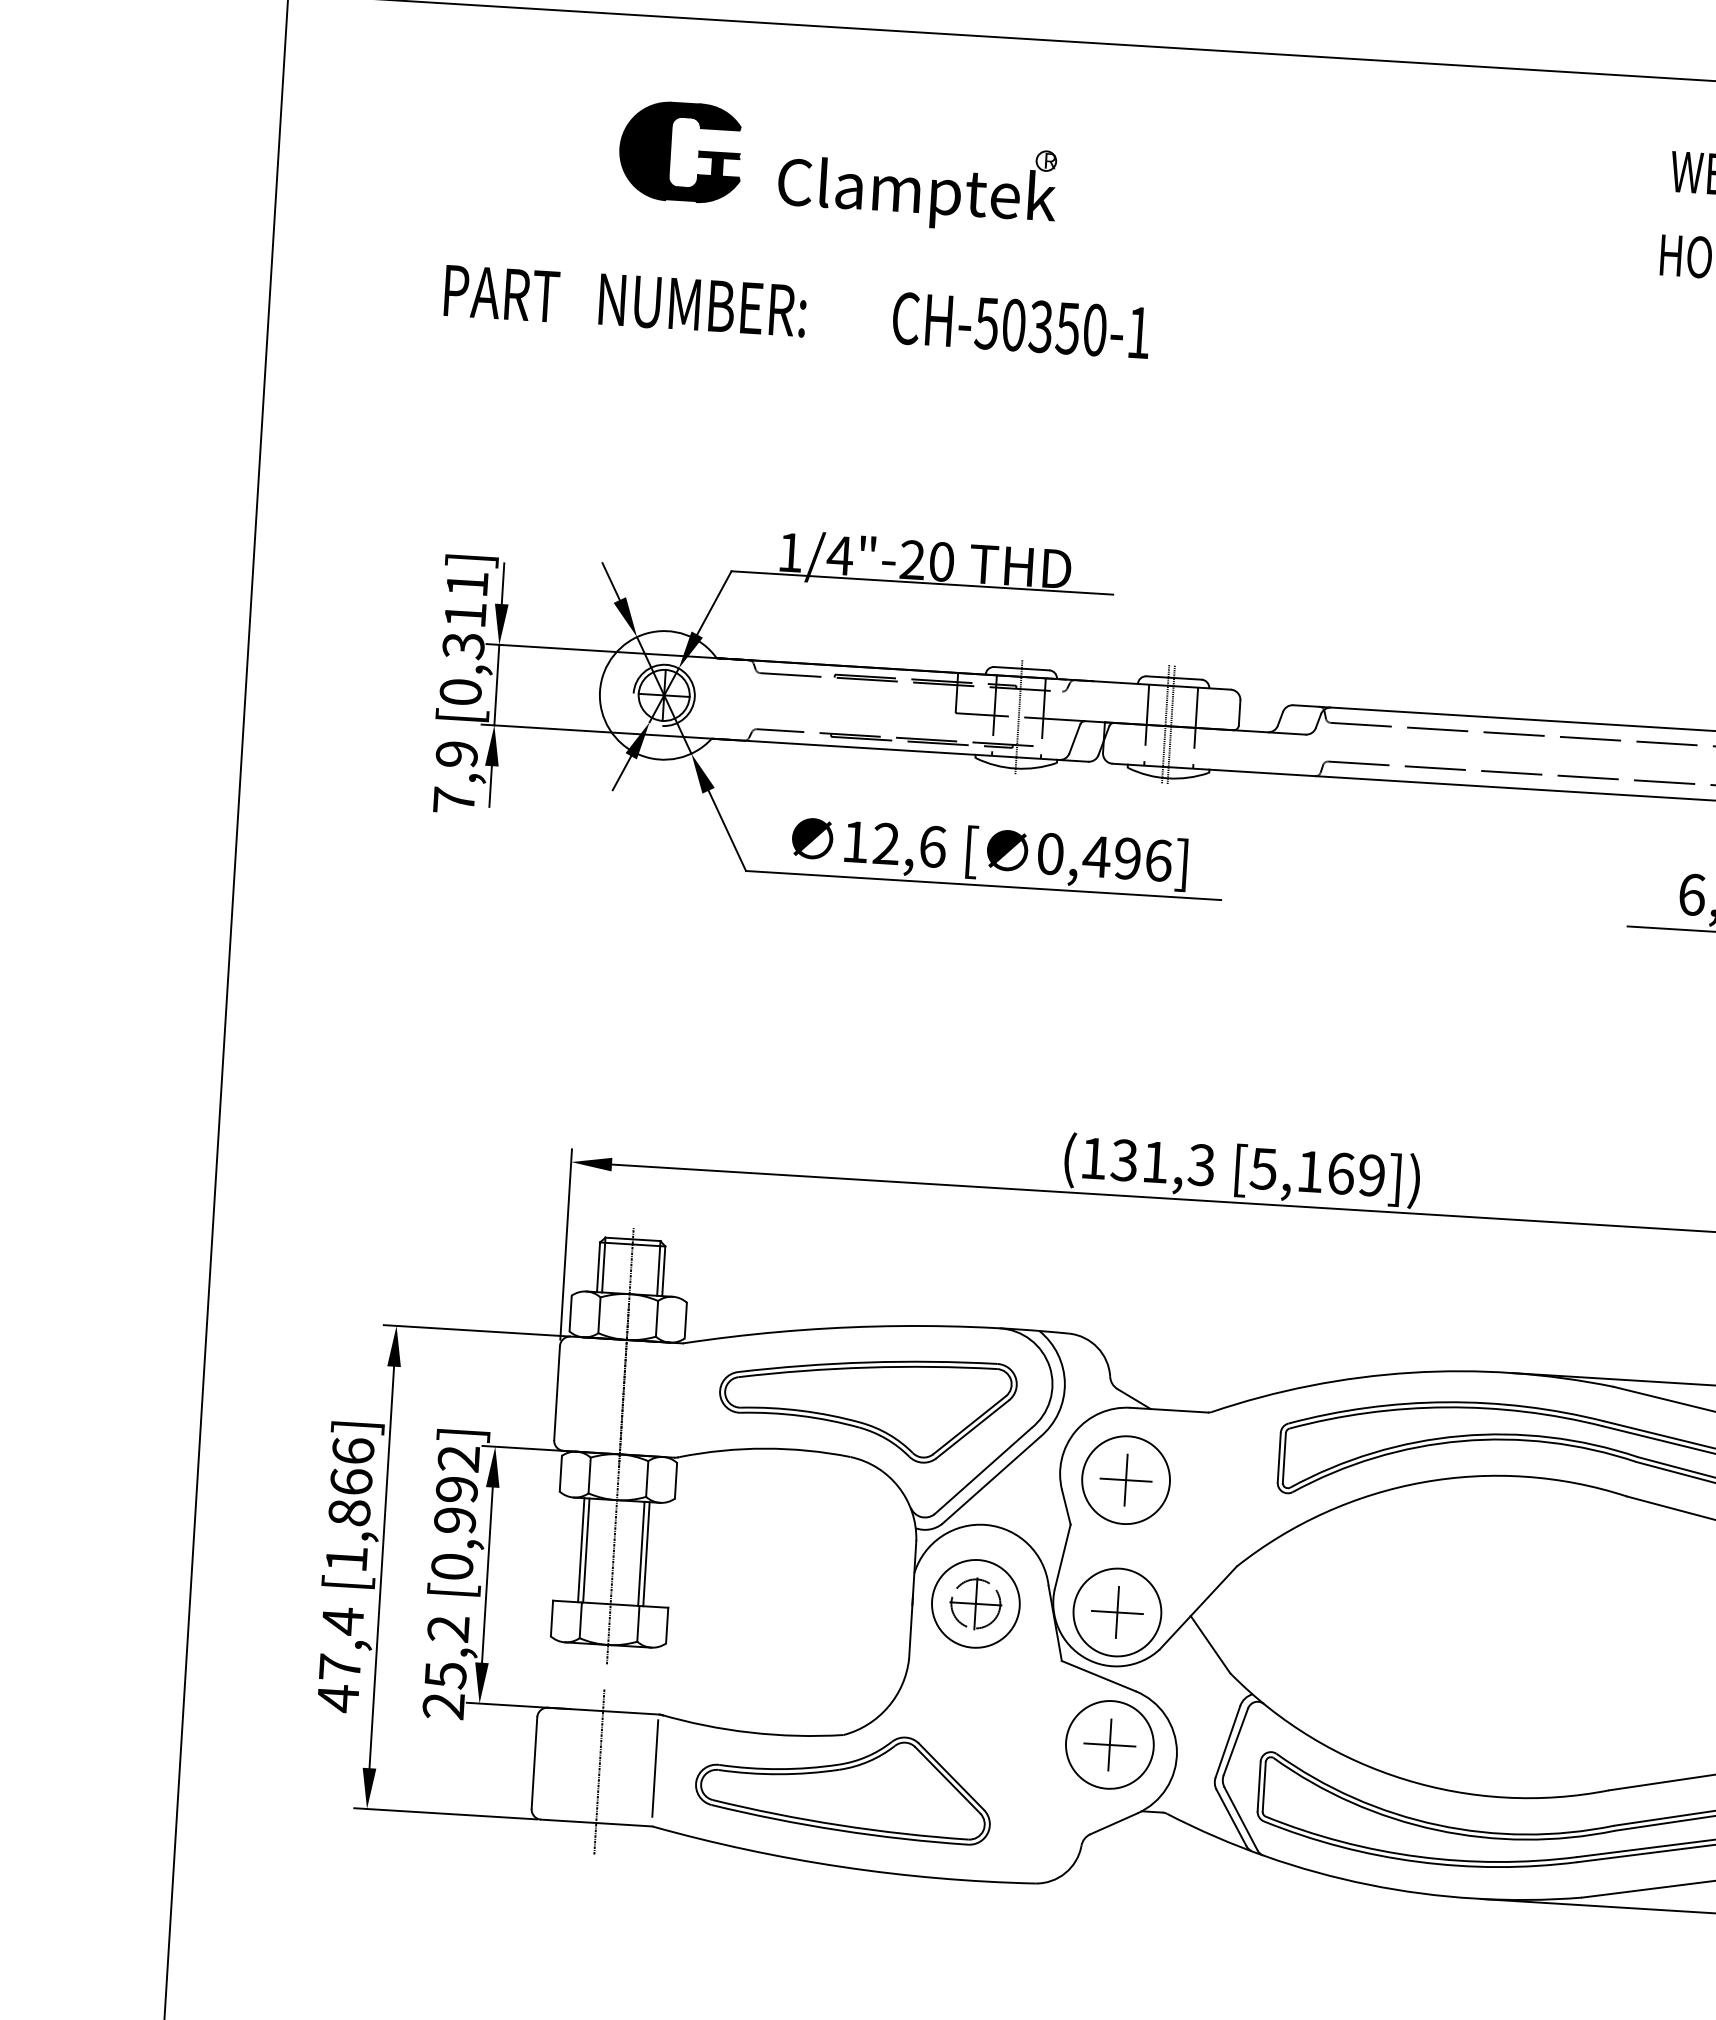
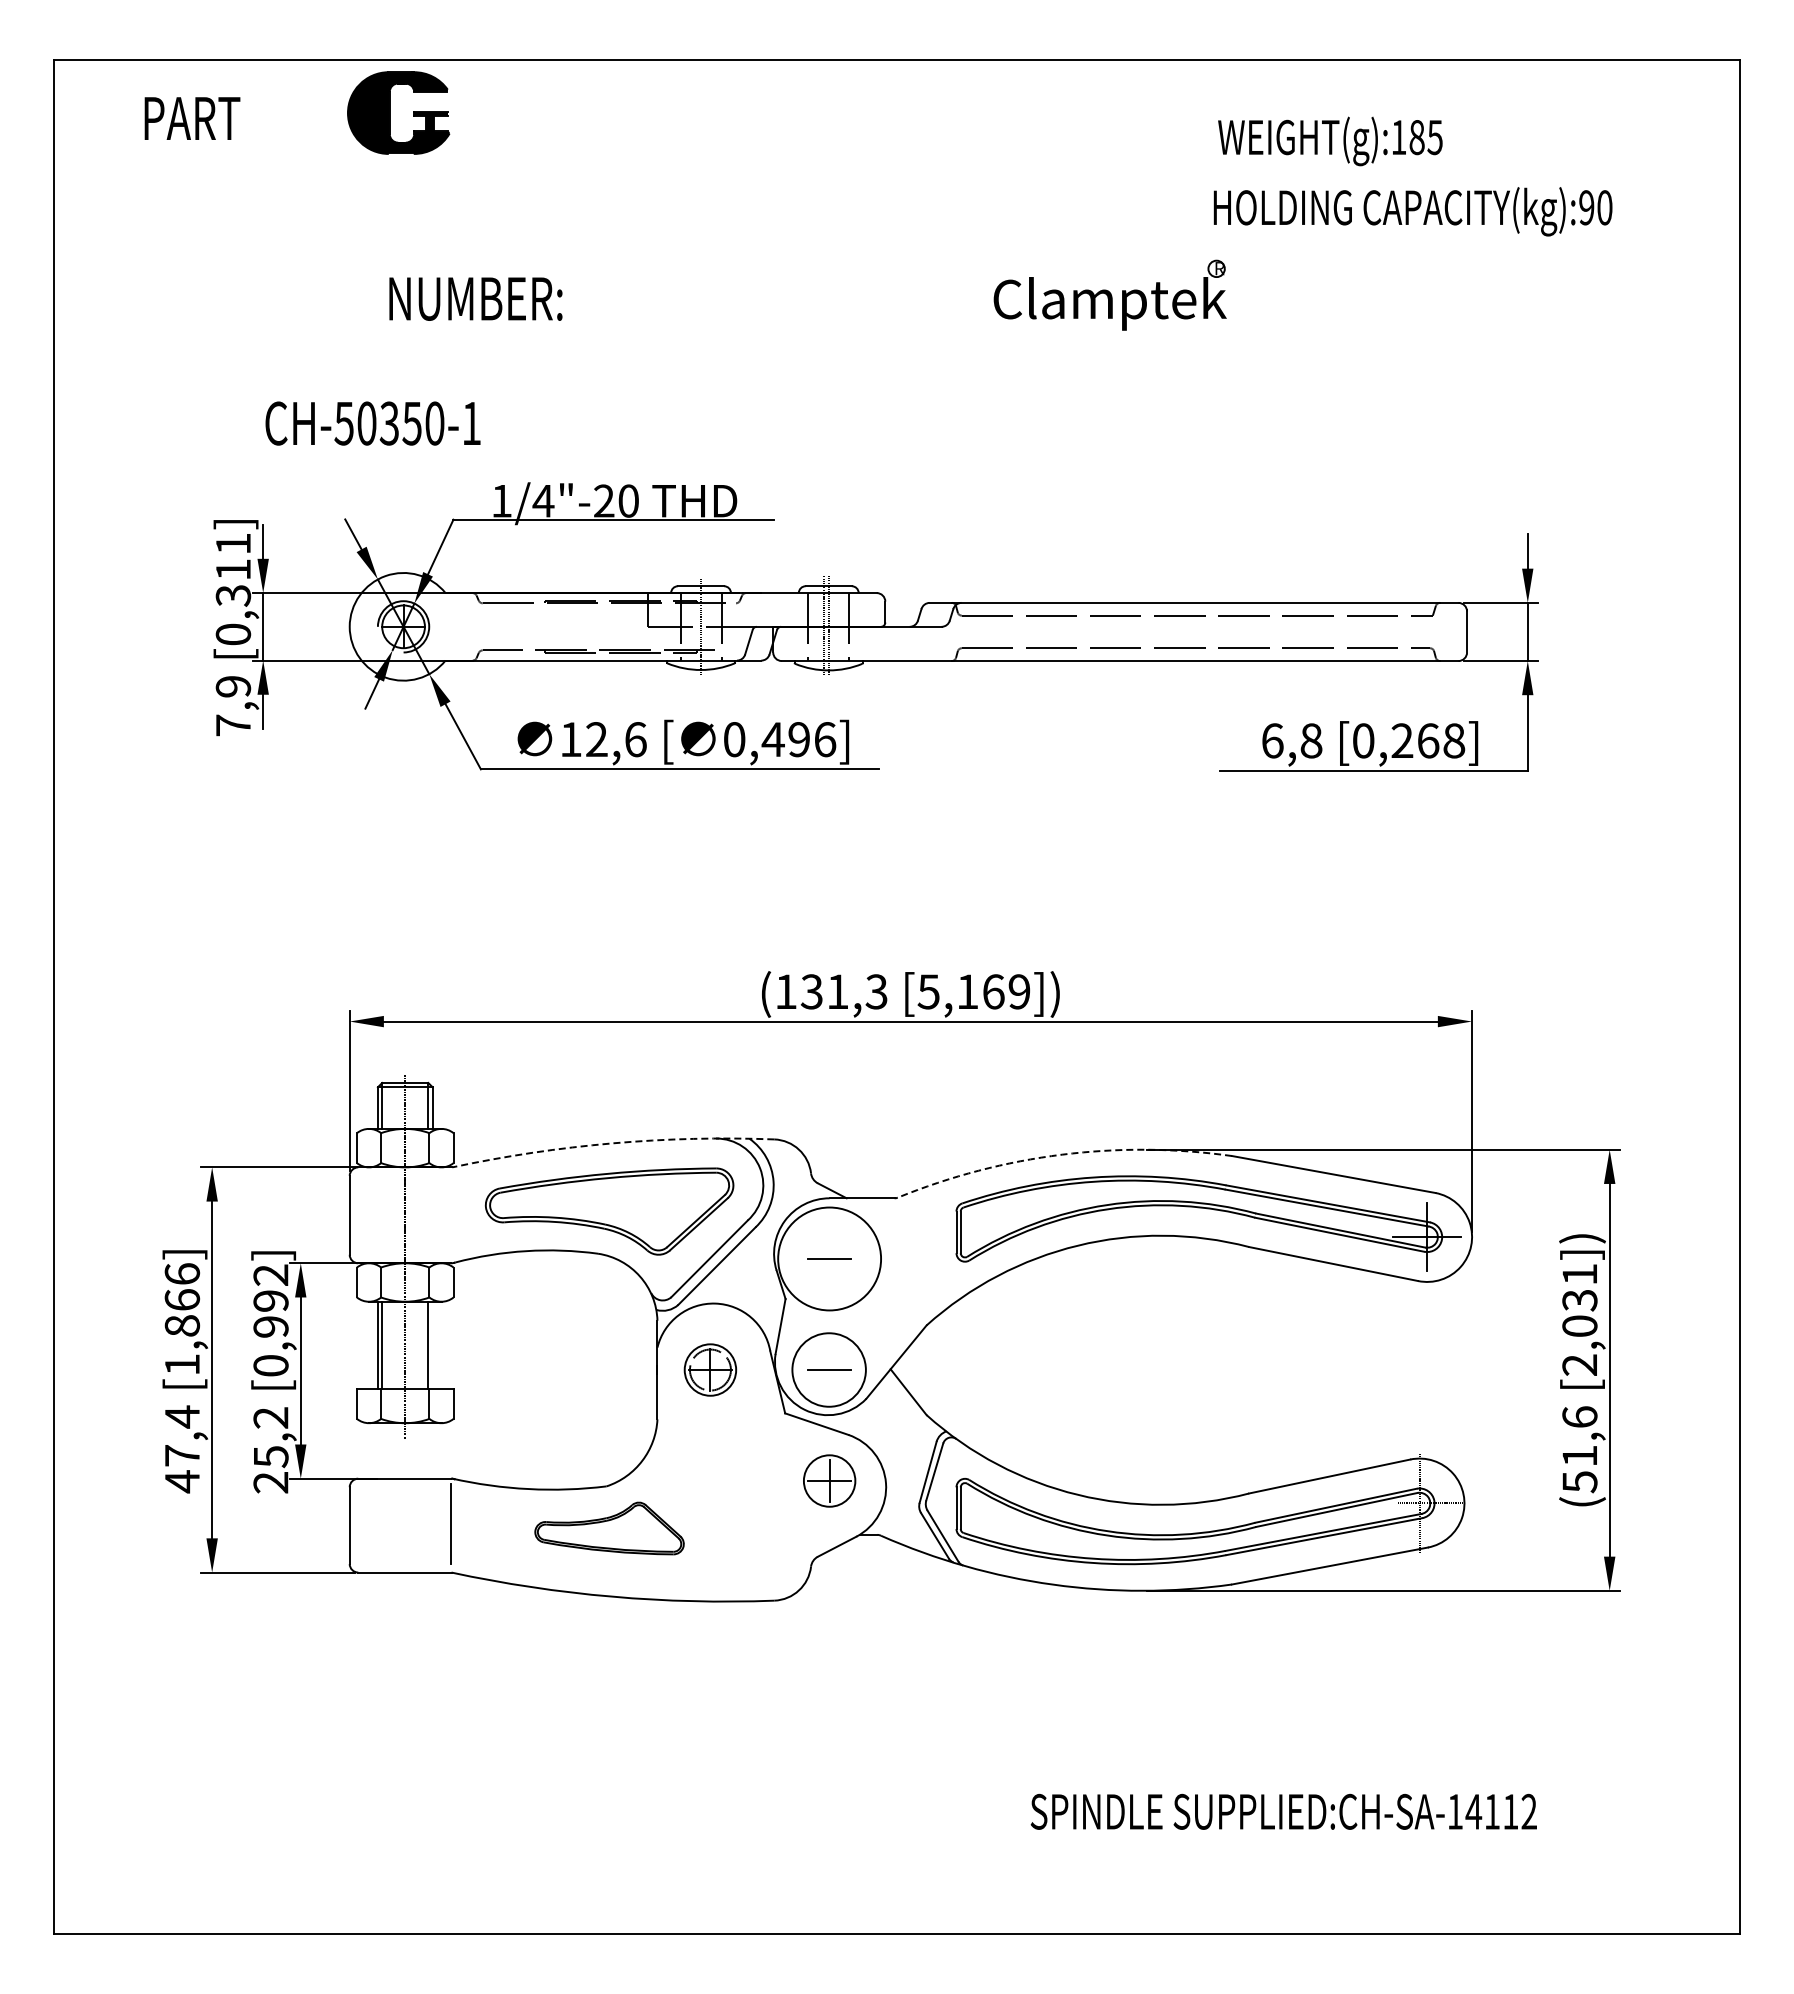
part: (671, 150) -> (390, 112), moved
part: (916, 183) -> (1109, 294), moved
text: (501, 293) -> (192, 118), moved
text: (702, 304) -> (475, 298), moved
text: (1020, 325) -> (372, 423), moved
arc: (875, 1326) -> (612, 1143), solid -> dashed
arc: (1411, 1372) -> (1062, 1154), solid -> dashed
circle: (1125, 1479) -> (829, 1258), size x1.4
line: (1125, 1479) -> (829, 1258), removed
line: (646, 1554) -> (432, 1345), removed
circle: (975, 1603) -> (710, 1369), size x0.7
line: (1117, 1611) -> (829, 1369), removed
circle: (1109, 1744) -> (829, 1480), size x0.7
line: (599, 1771) -> (404, 1529), removed
part: (843, 1785) -> (609, 1528), size x0.6

